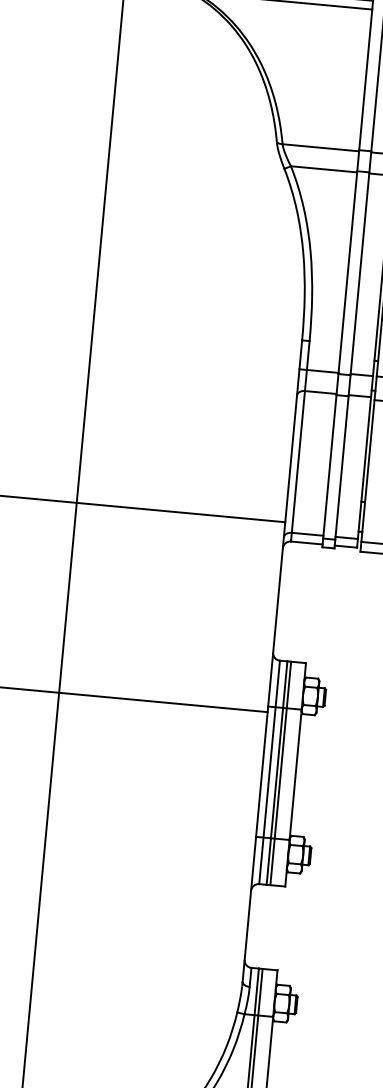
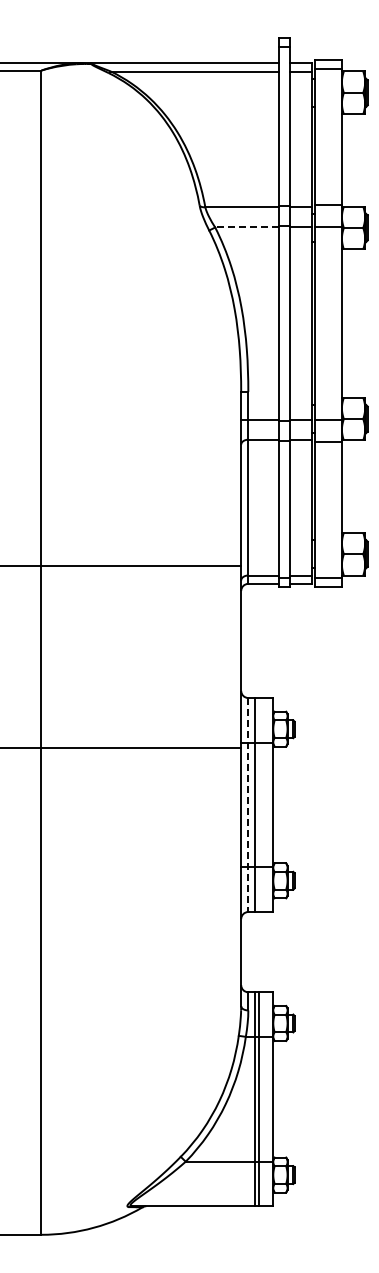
line: (323, 169) -> (246, 227), solid -> dashed
line: (269, 772) -> (248, 805), solid -> dashed
line: (281, 773) -> (259, 805), removed

